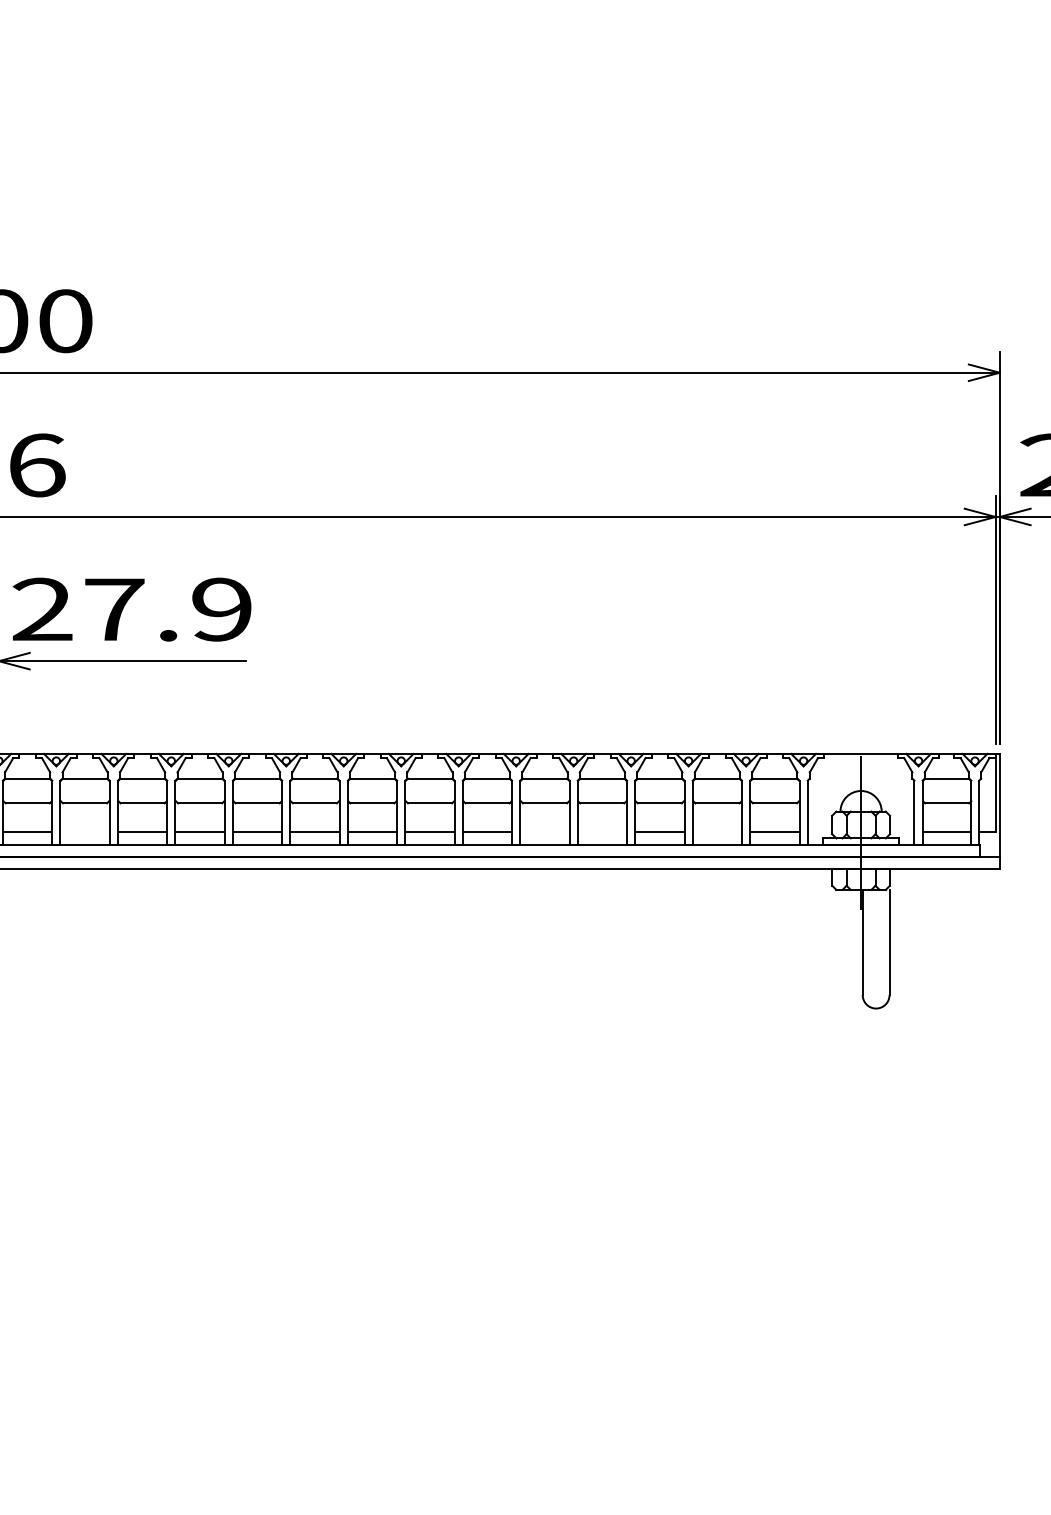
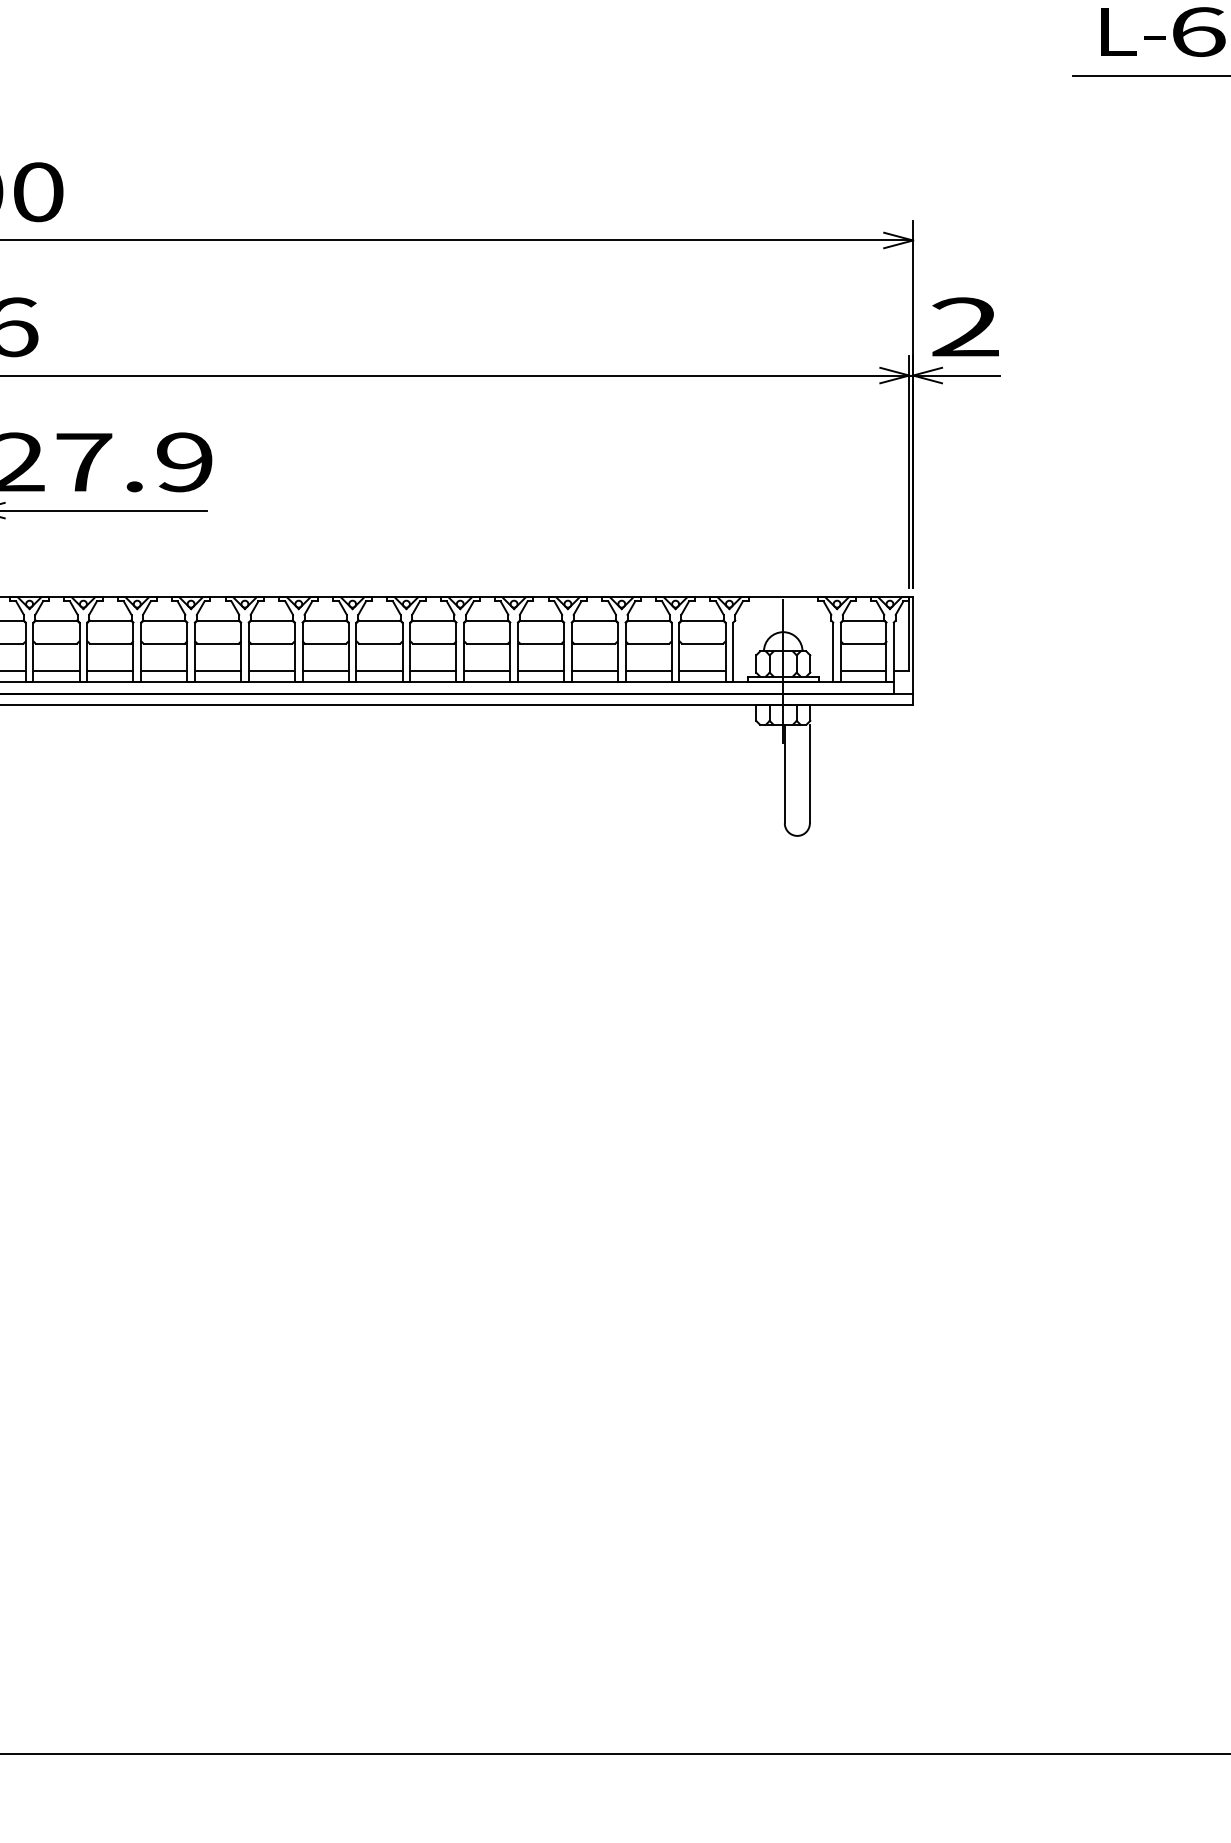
line: (85, 831) -> (56, 670), added
line: (544, 831) -> (486, 670), added
line: (601, 831) -> (540, 670), added
line: (717, 831) -> (648, 670), added

